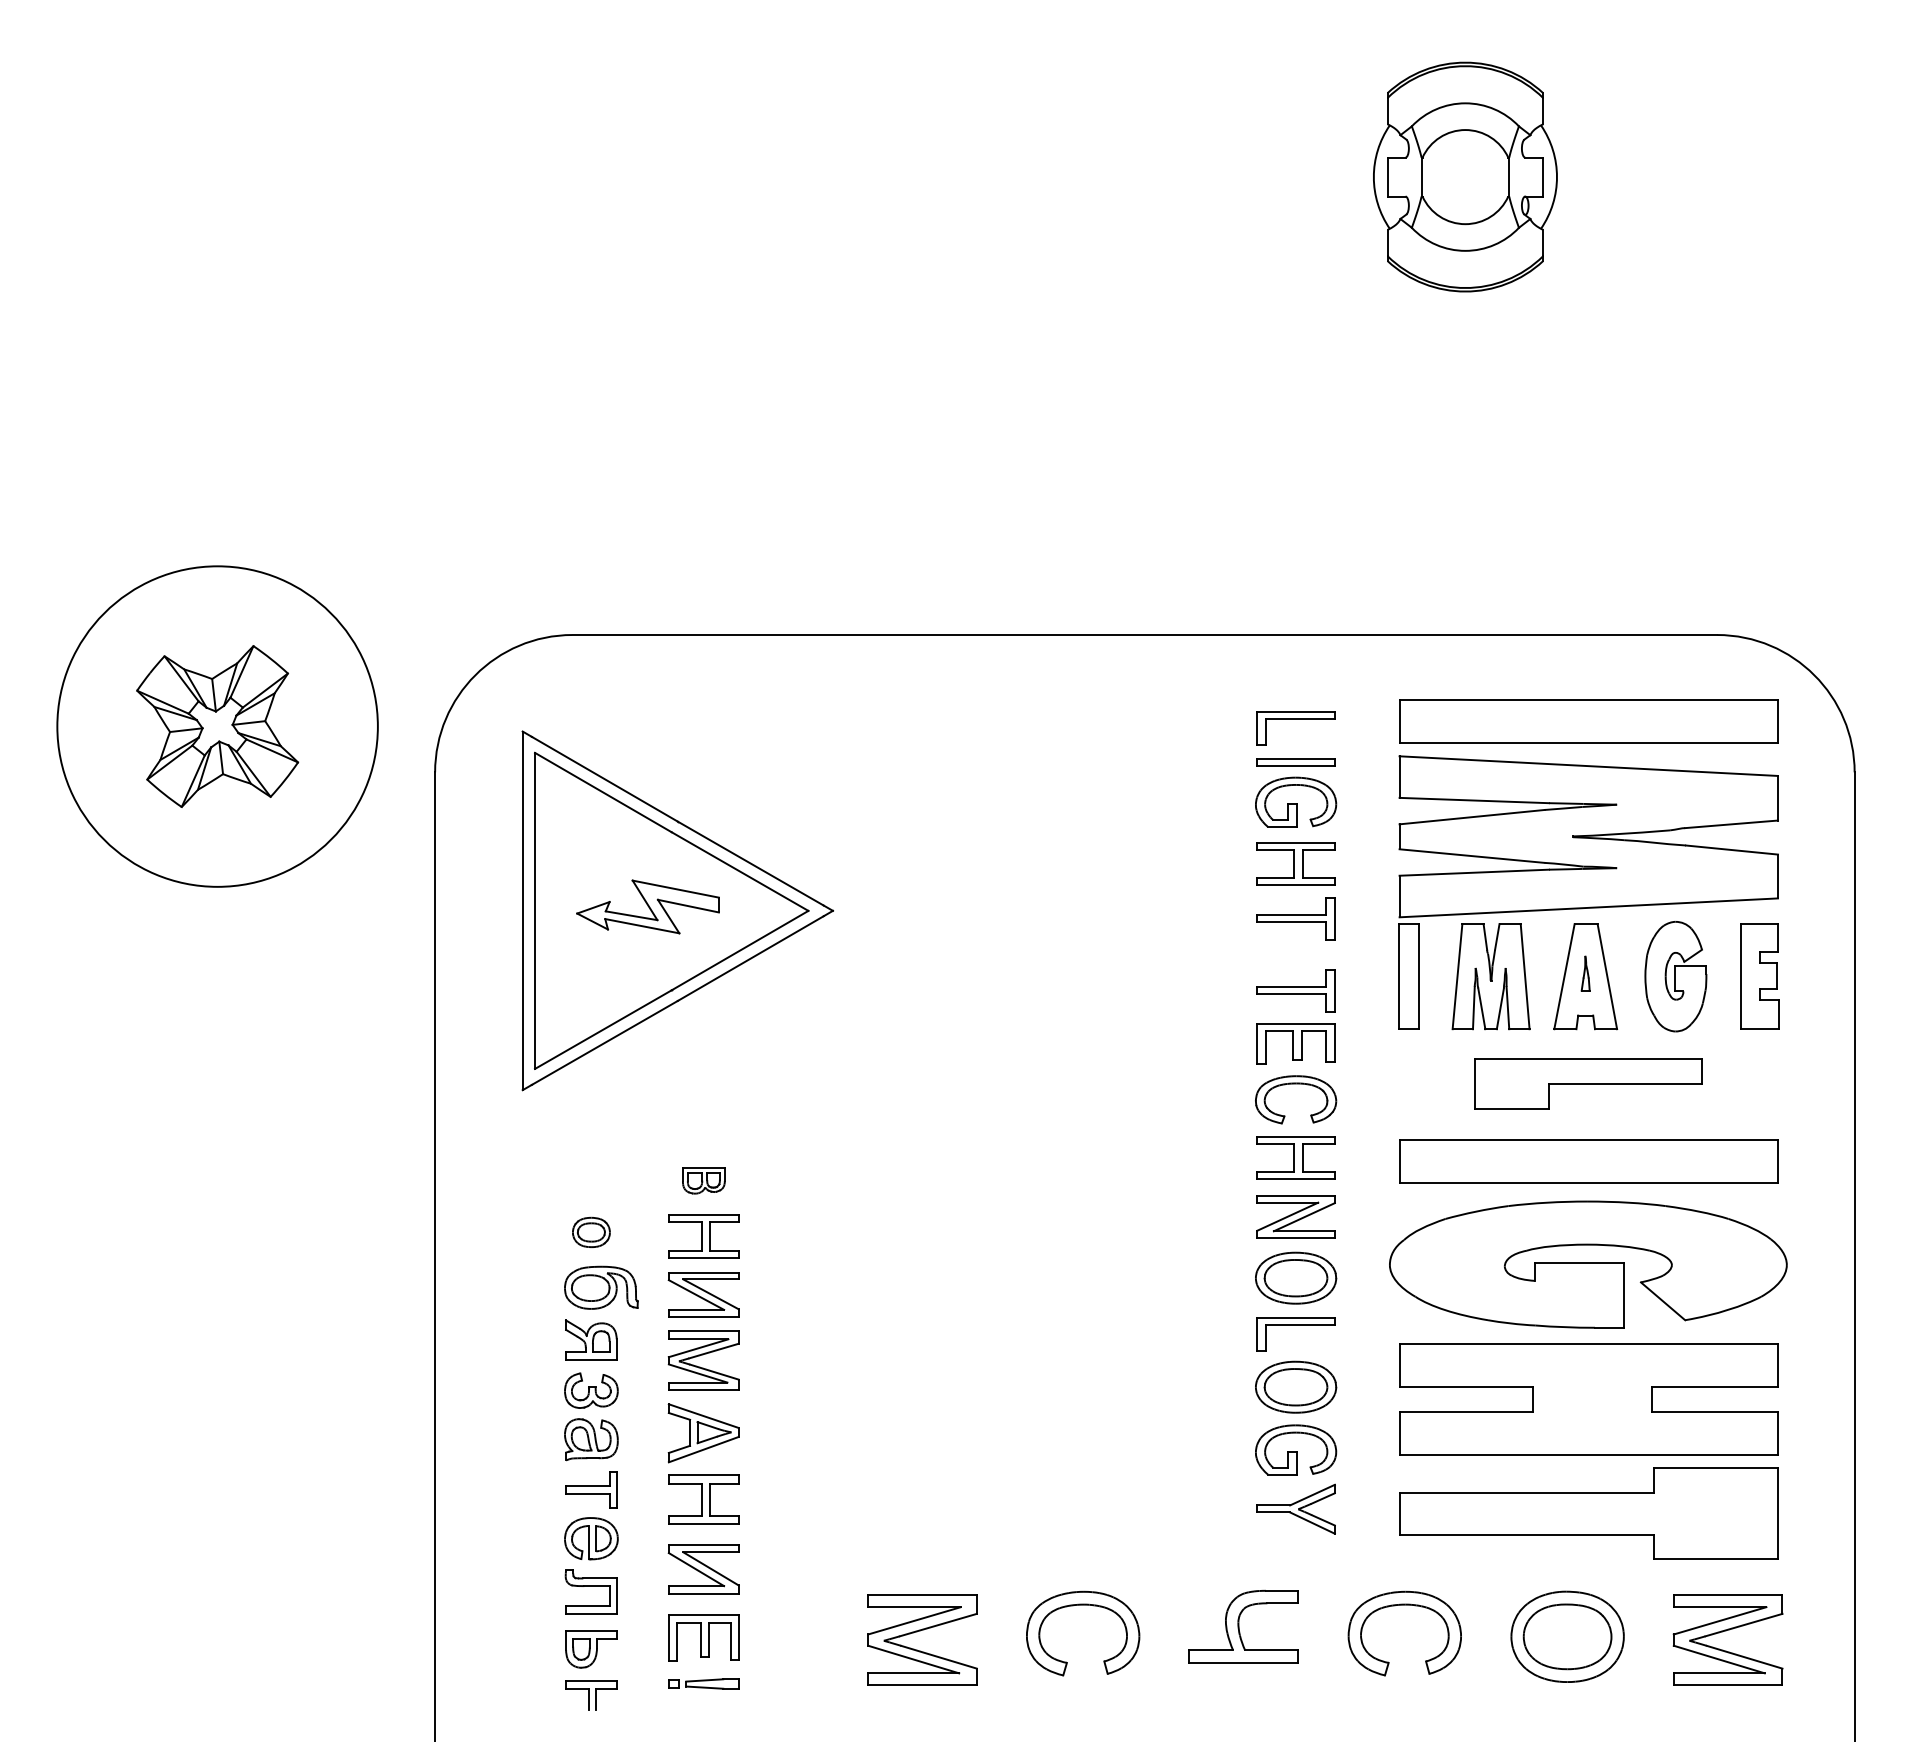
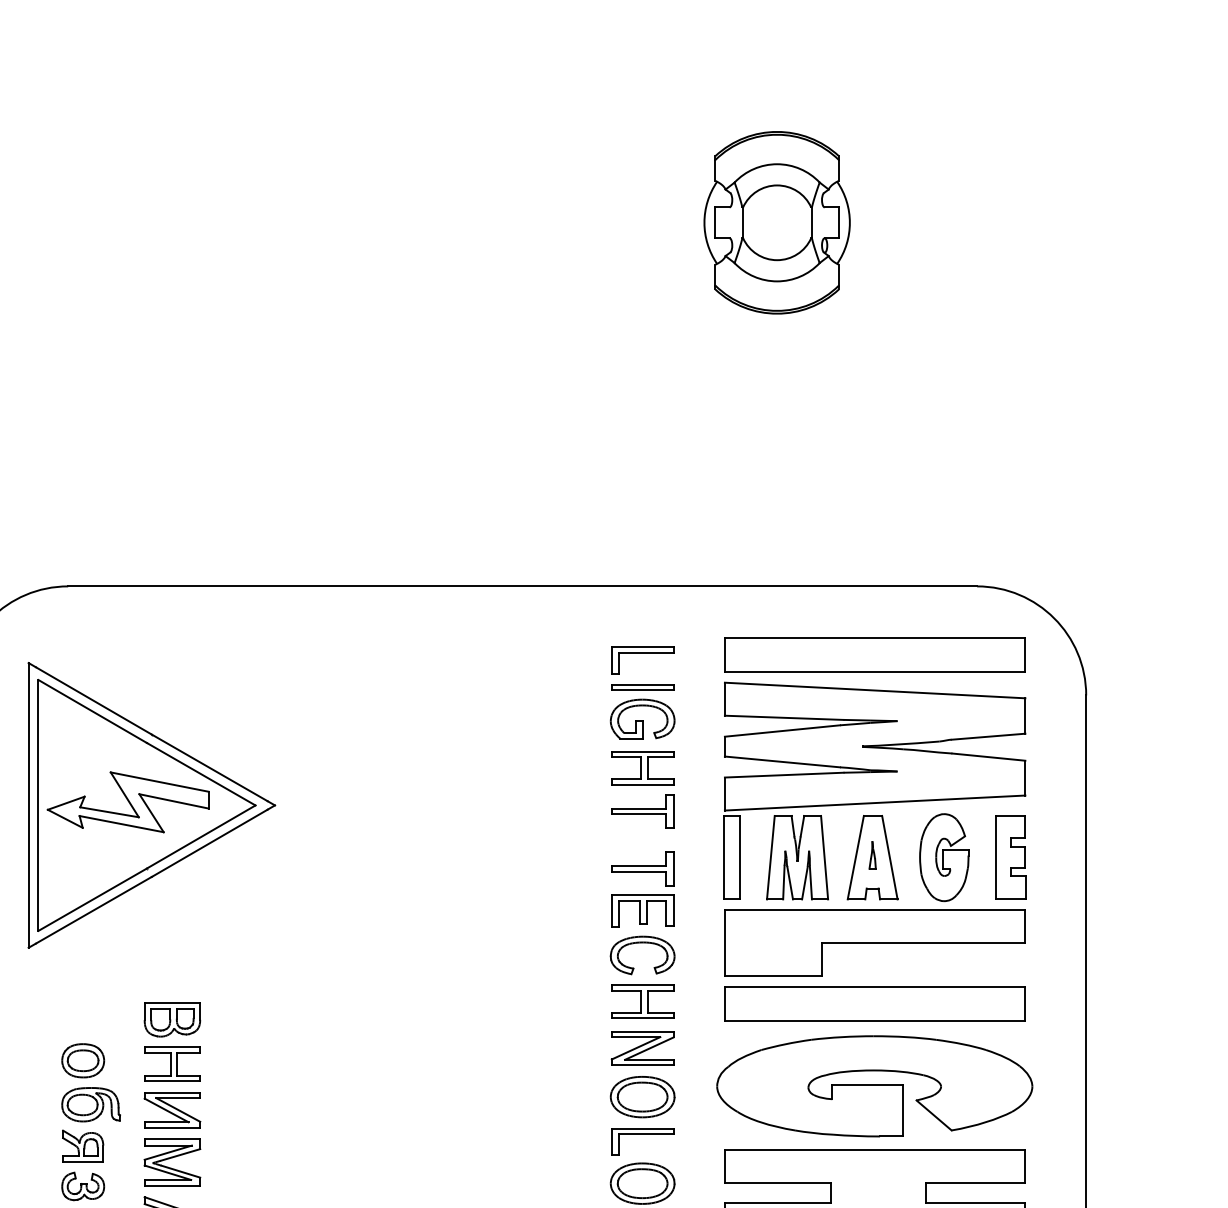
part: (647, 906) -> (127, 801), size x1.43
part: (1588, 1083) -> (874, 942), size x1.67
part: (703, 1180) -> (172, 1019), size x1.67
part: (591, 1232) -> (83, 1060), size x1.43

